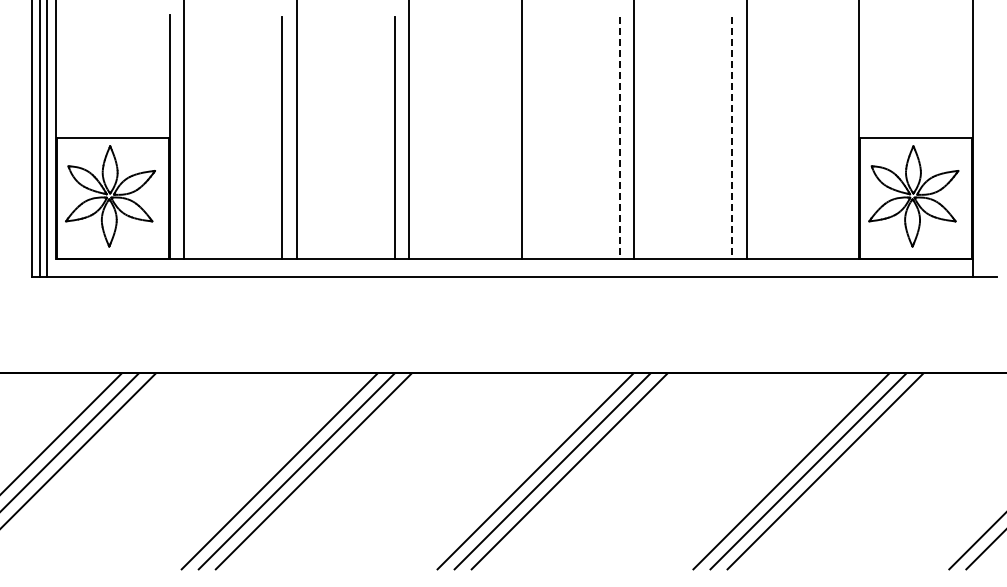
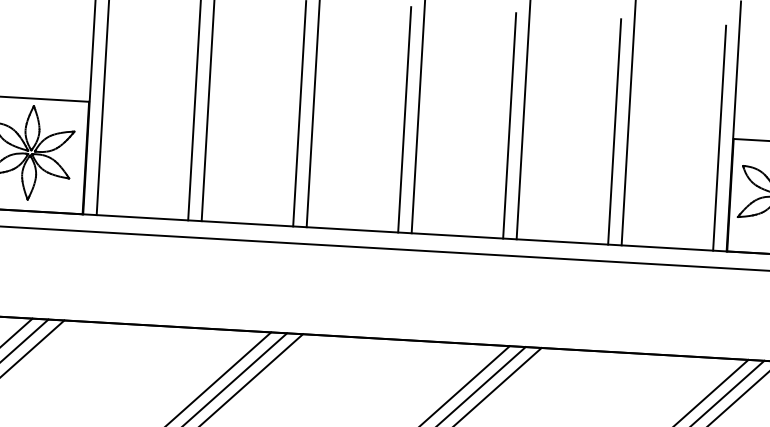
line: (507, 137) -> (404, 119), added
line: (619, 137) -> (509, 125), dashed -> solid
line: (732, 137) -> (614, 131), dashed -> solid
line: (844, 137) -> (719, 137), added

